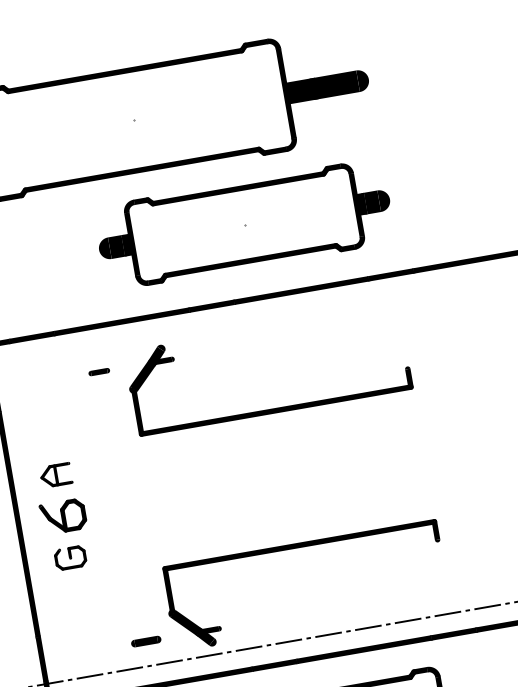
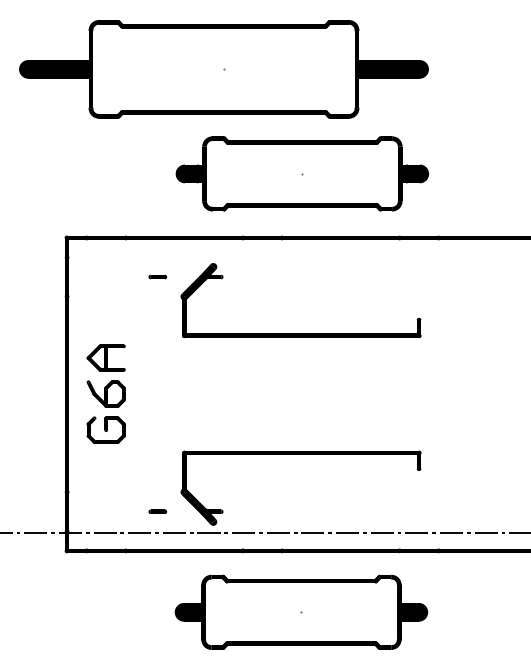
part: (55, 474) -> (105, 357), size x1.43
part: (69, 557) -> (105, 429), size x1.43
part: (145, 641) -> (157, 511), size x0.71

